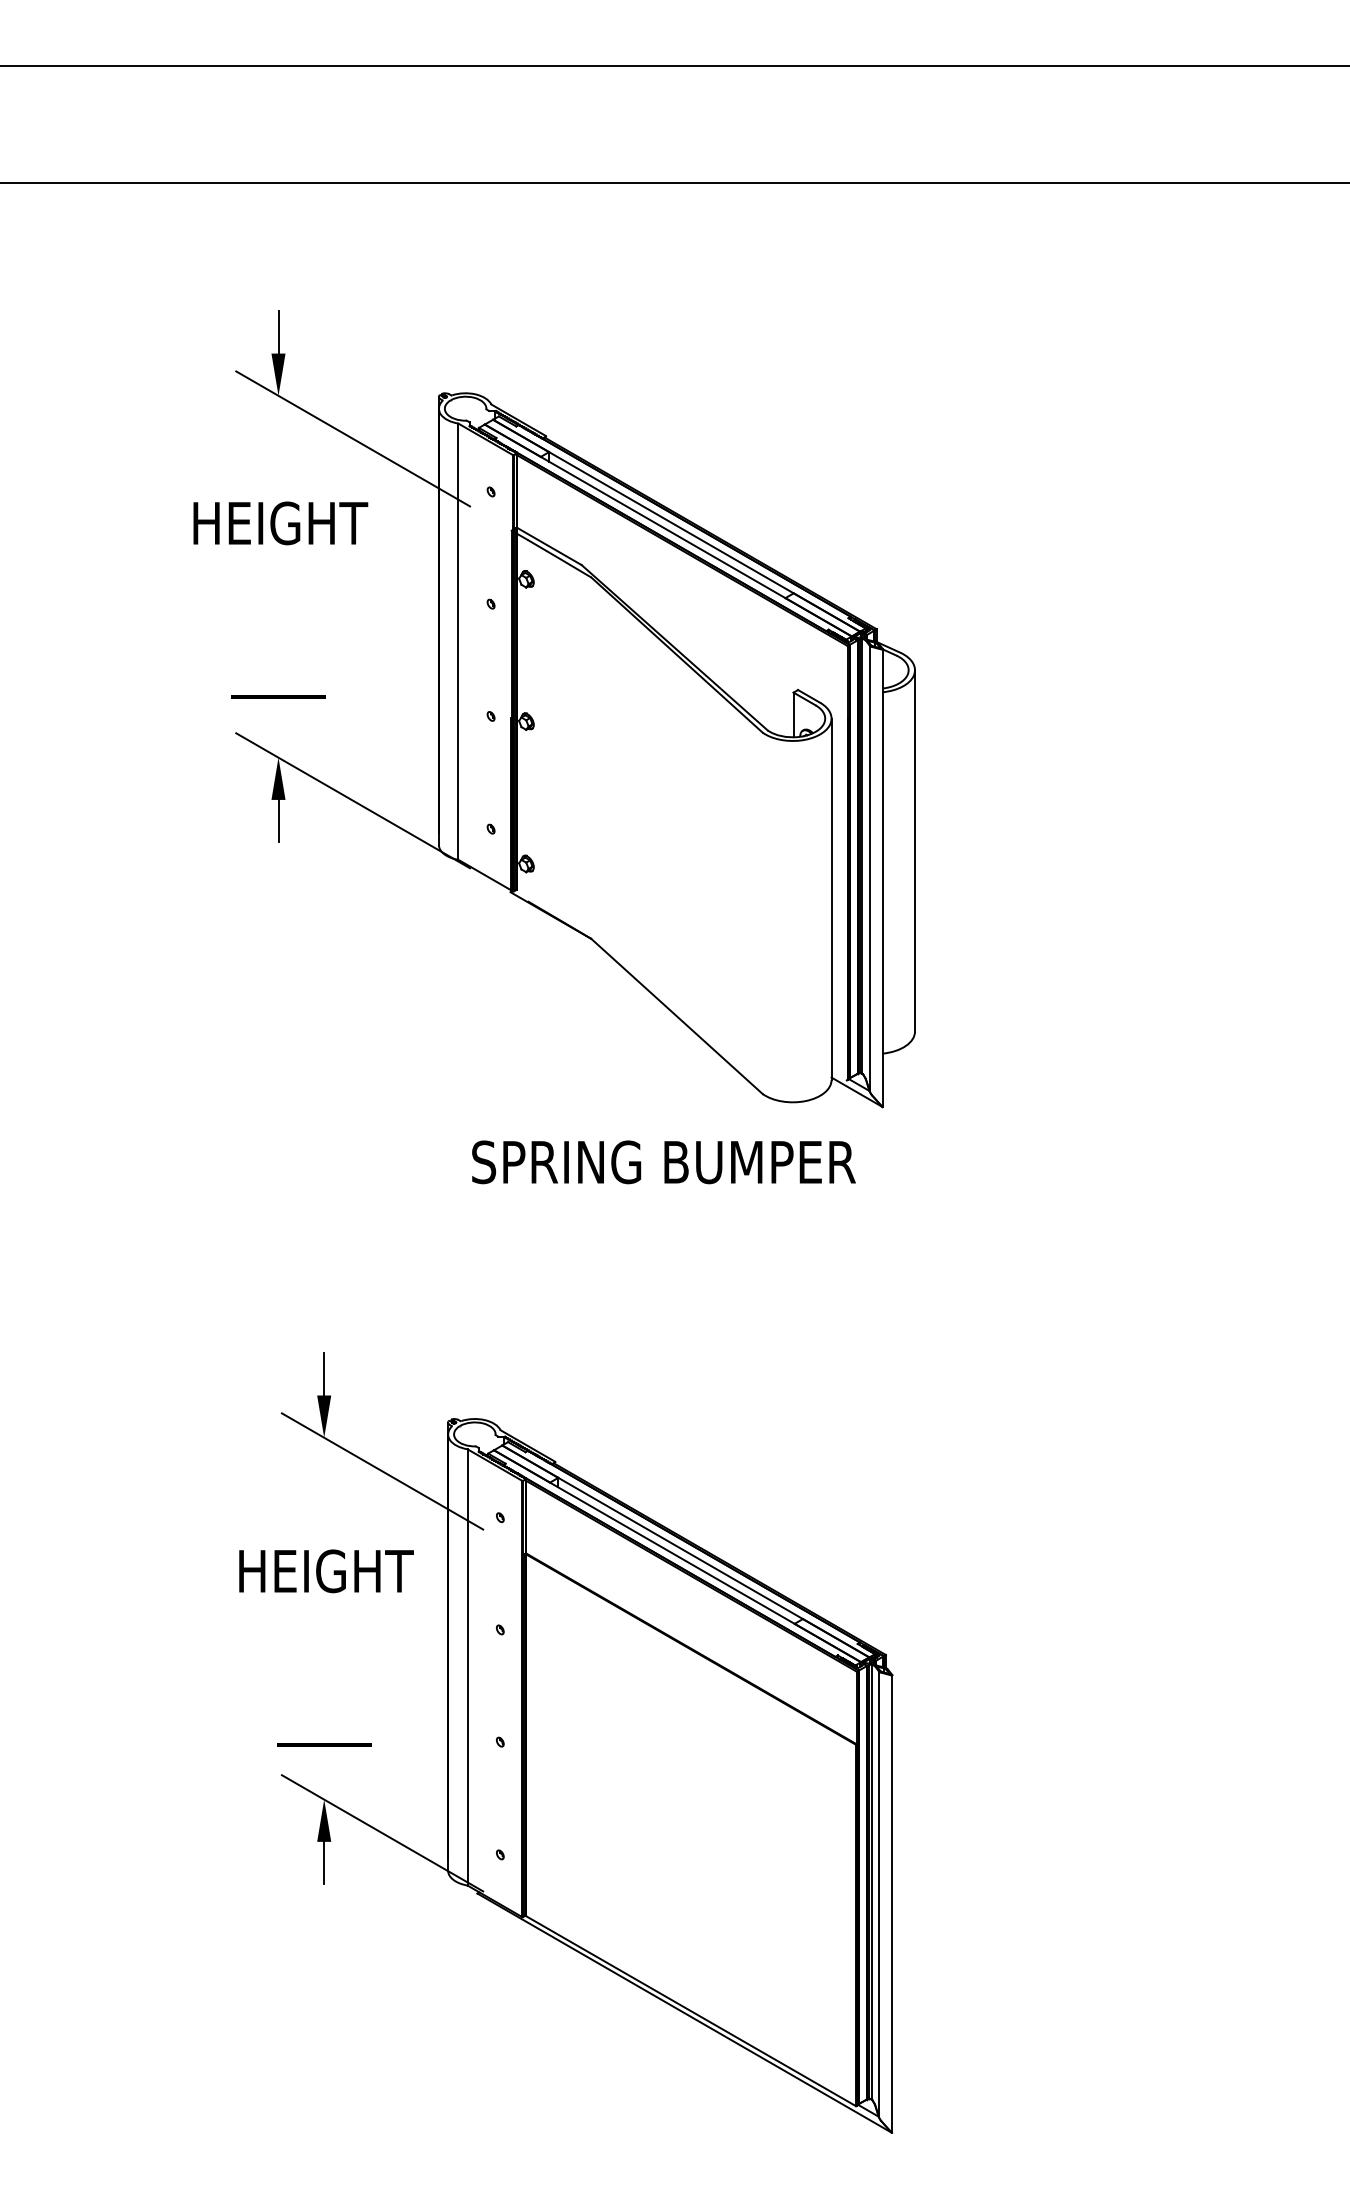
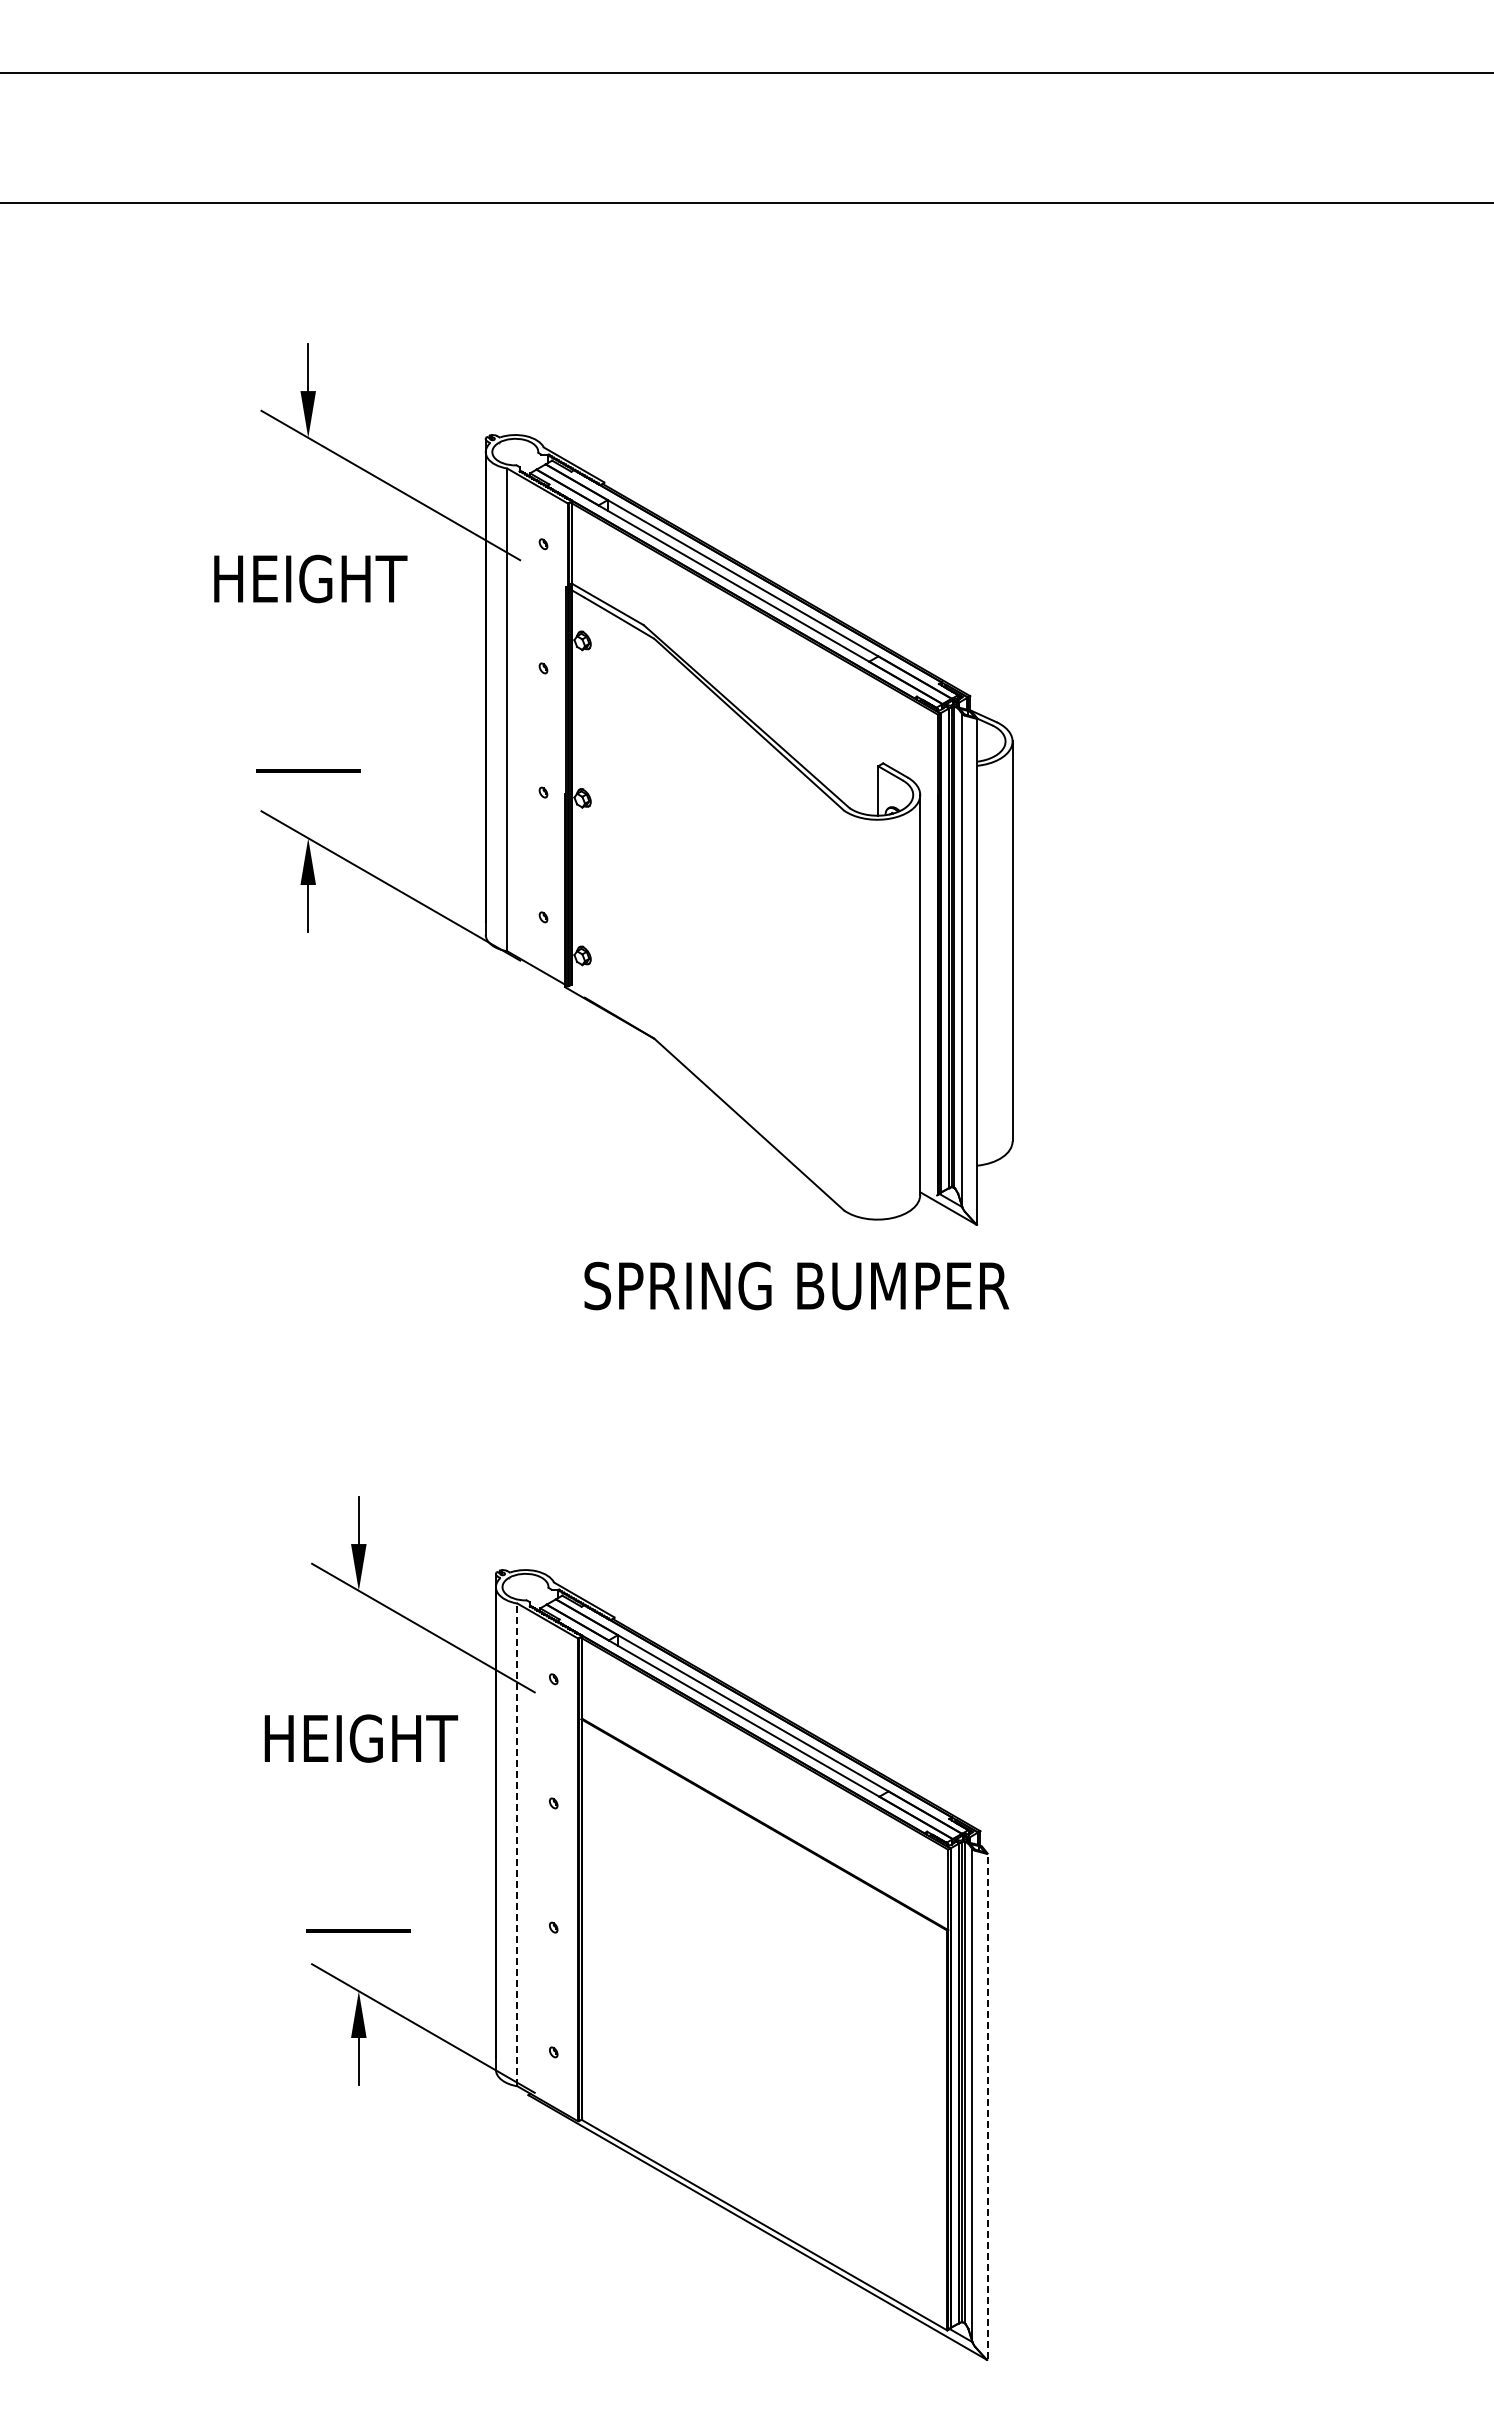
text: (663, 1161) -> (796, 1285), moved
line: (467, 1667) -> (517, 1844), solid -> dashed
line: (892, 1903) -> (987, 2106), solid -> dashed

